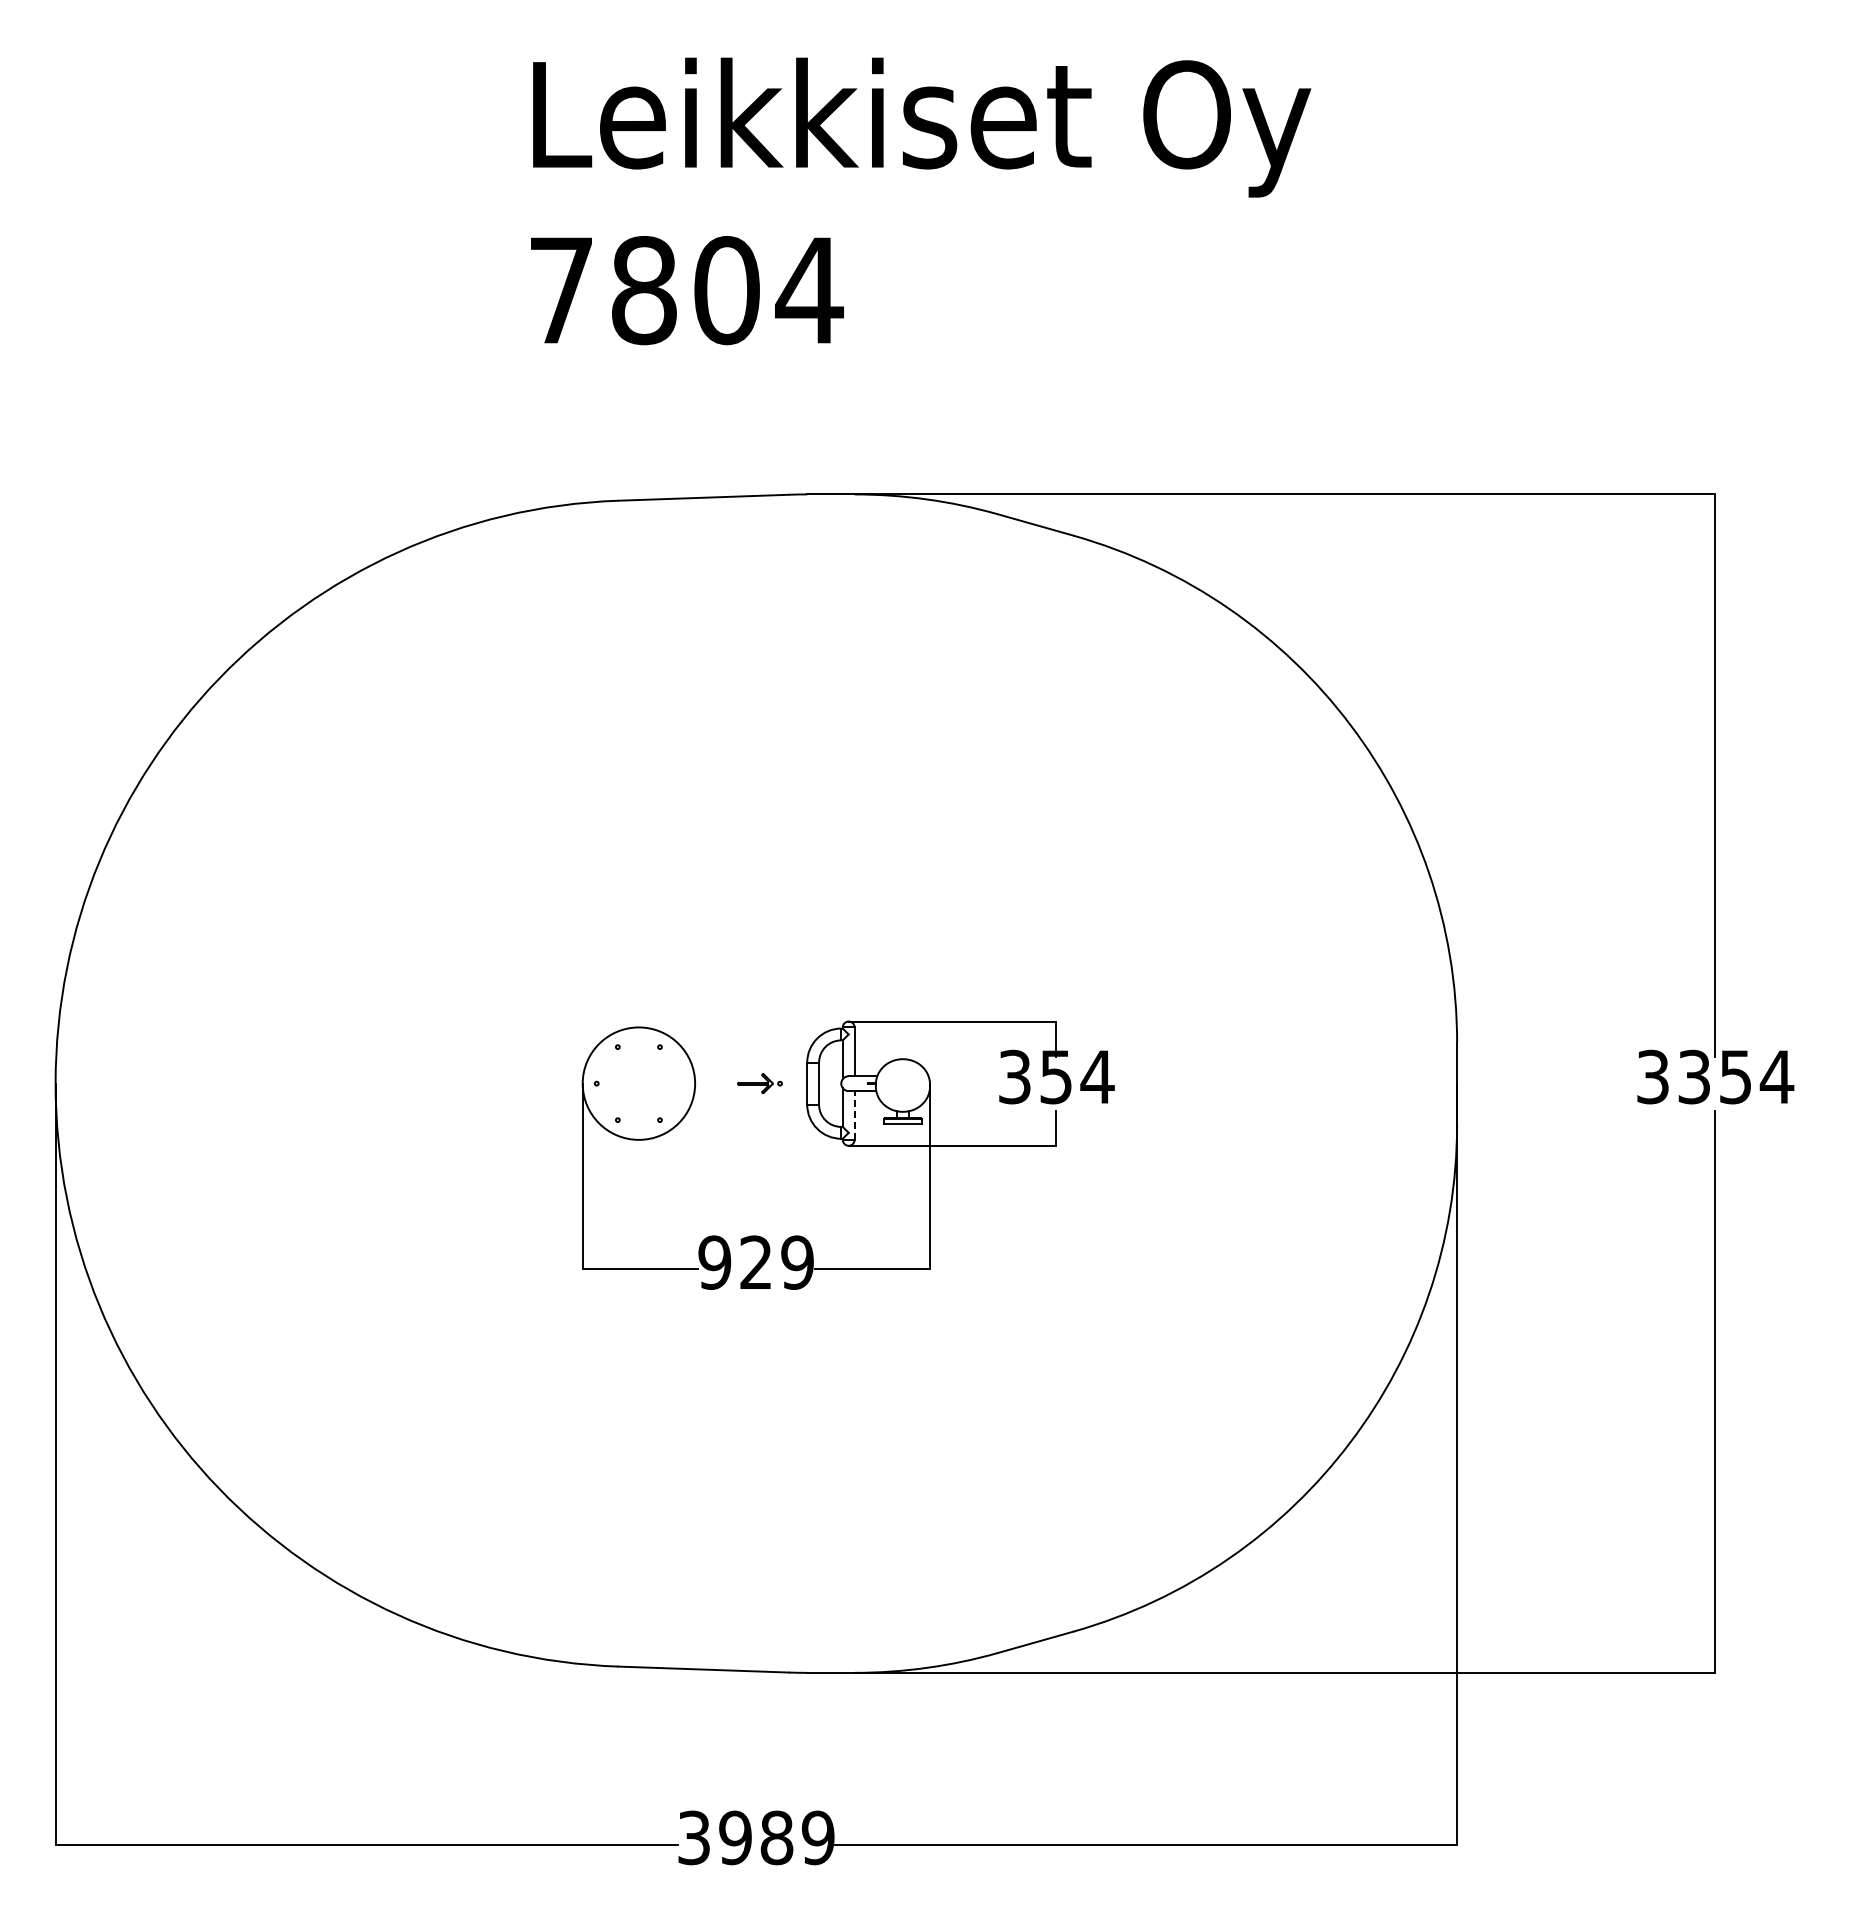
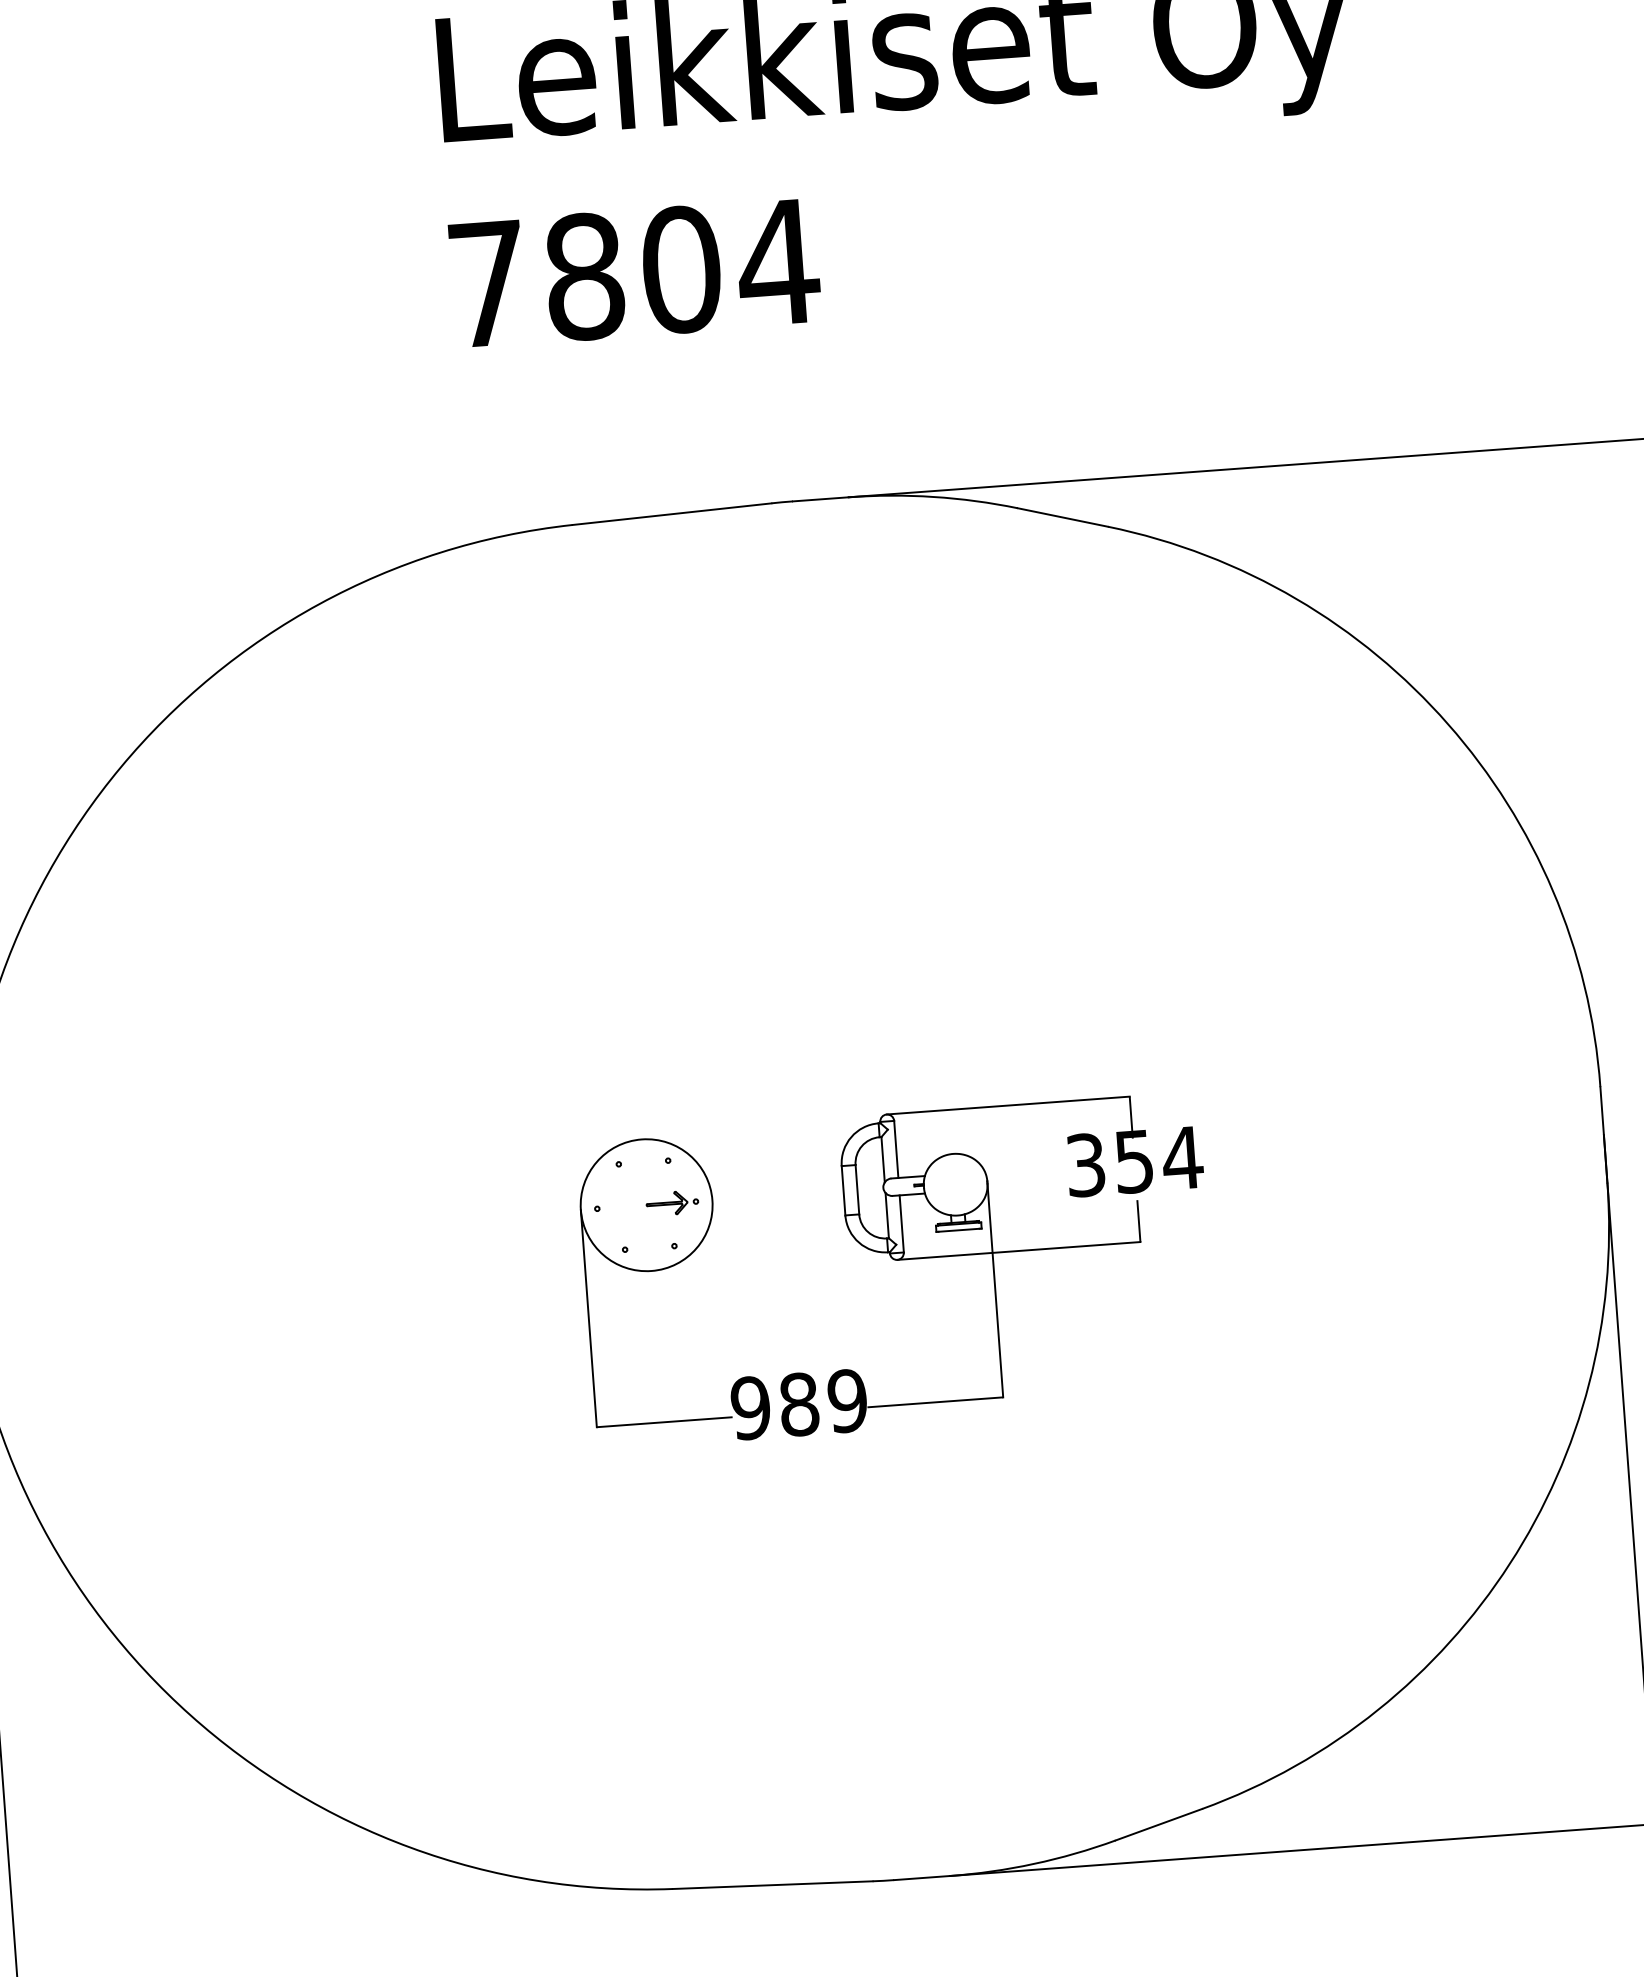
part: (759, 1083) -> (671, 1203), moved
line: (854, 1115) -> (901, 1223), dashed -> solid
text: (756, 1262) -> (799, 1404), 929 -> 989

